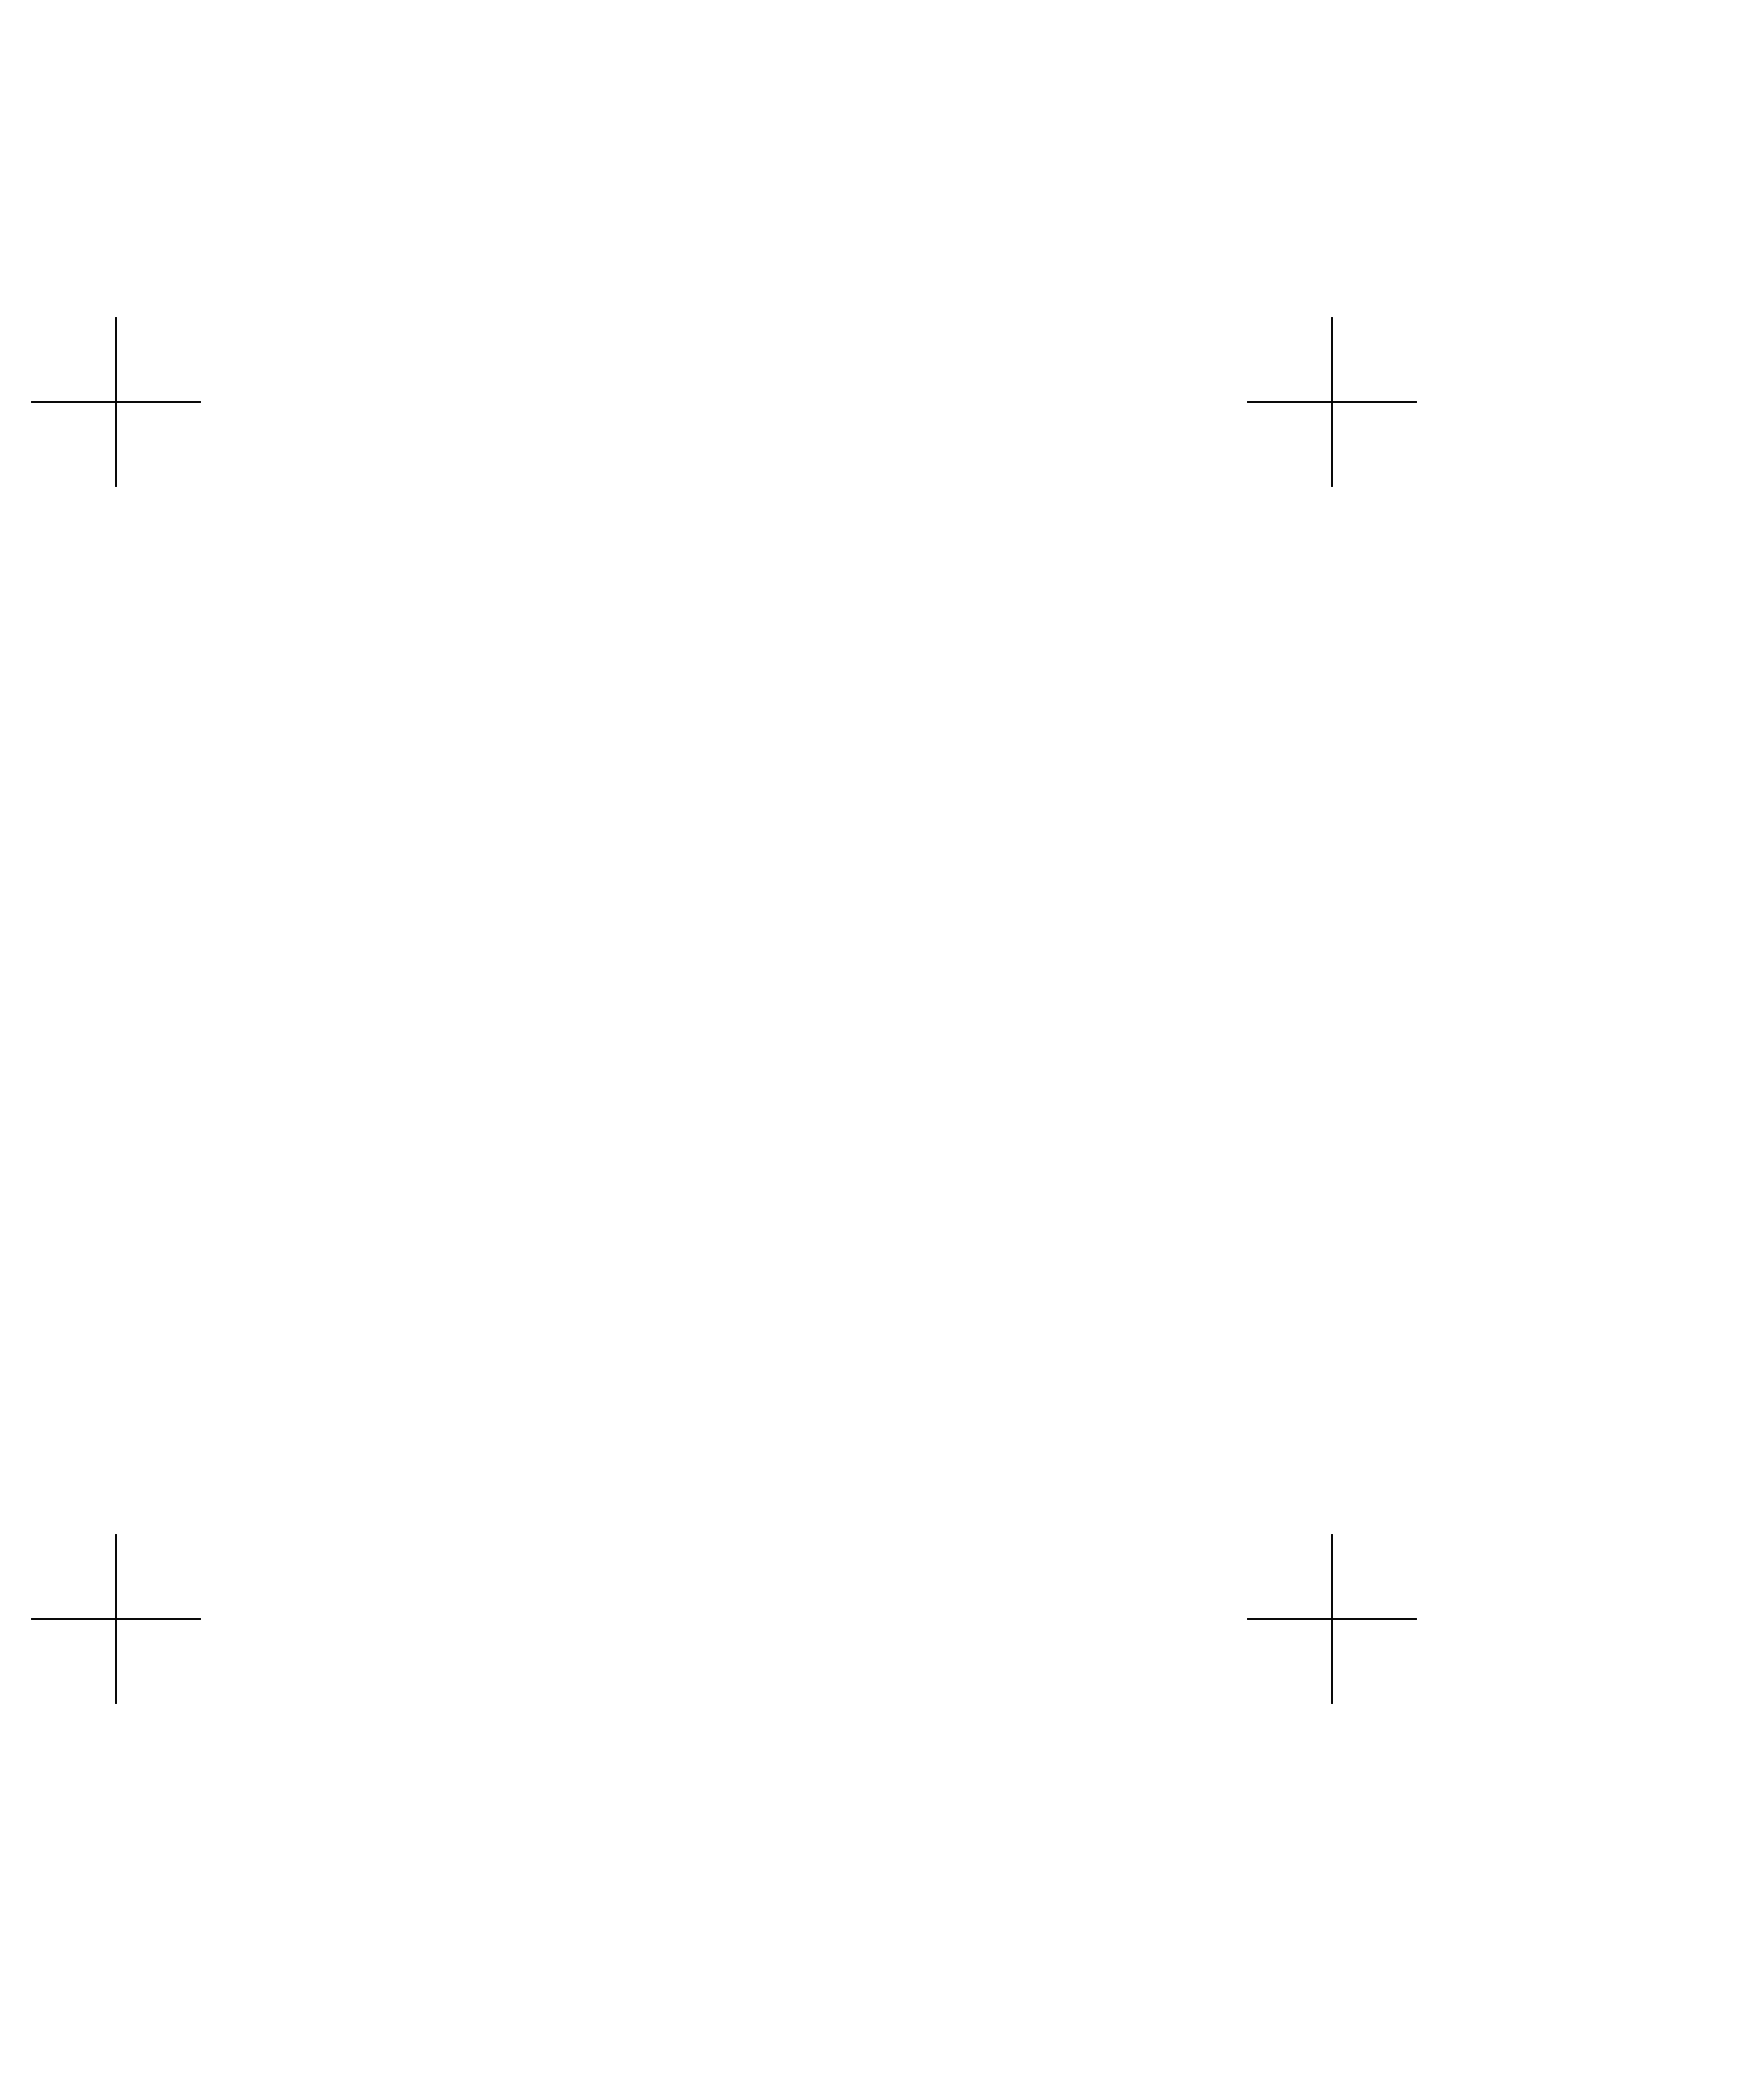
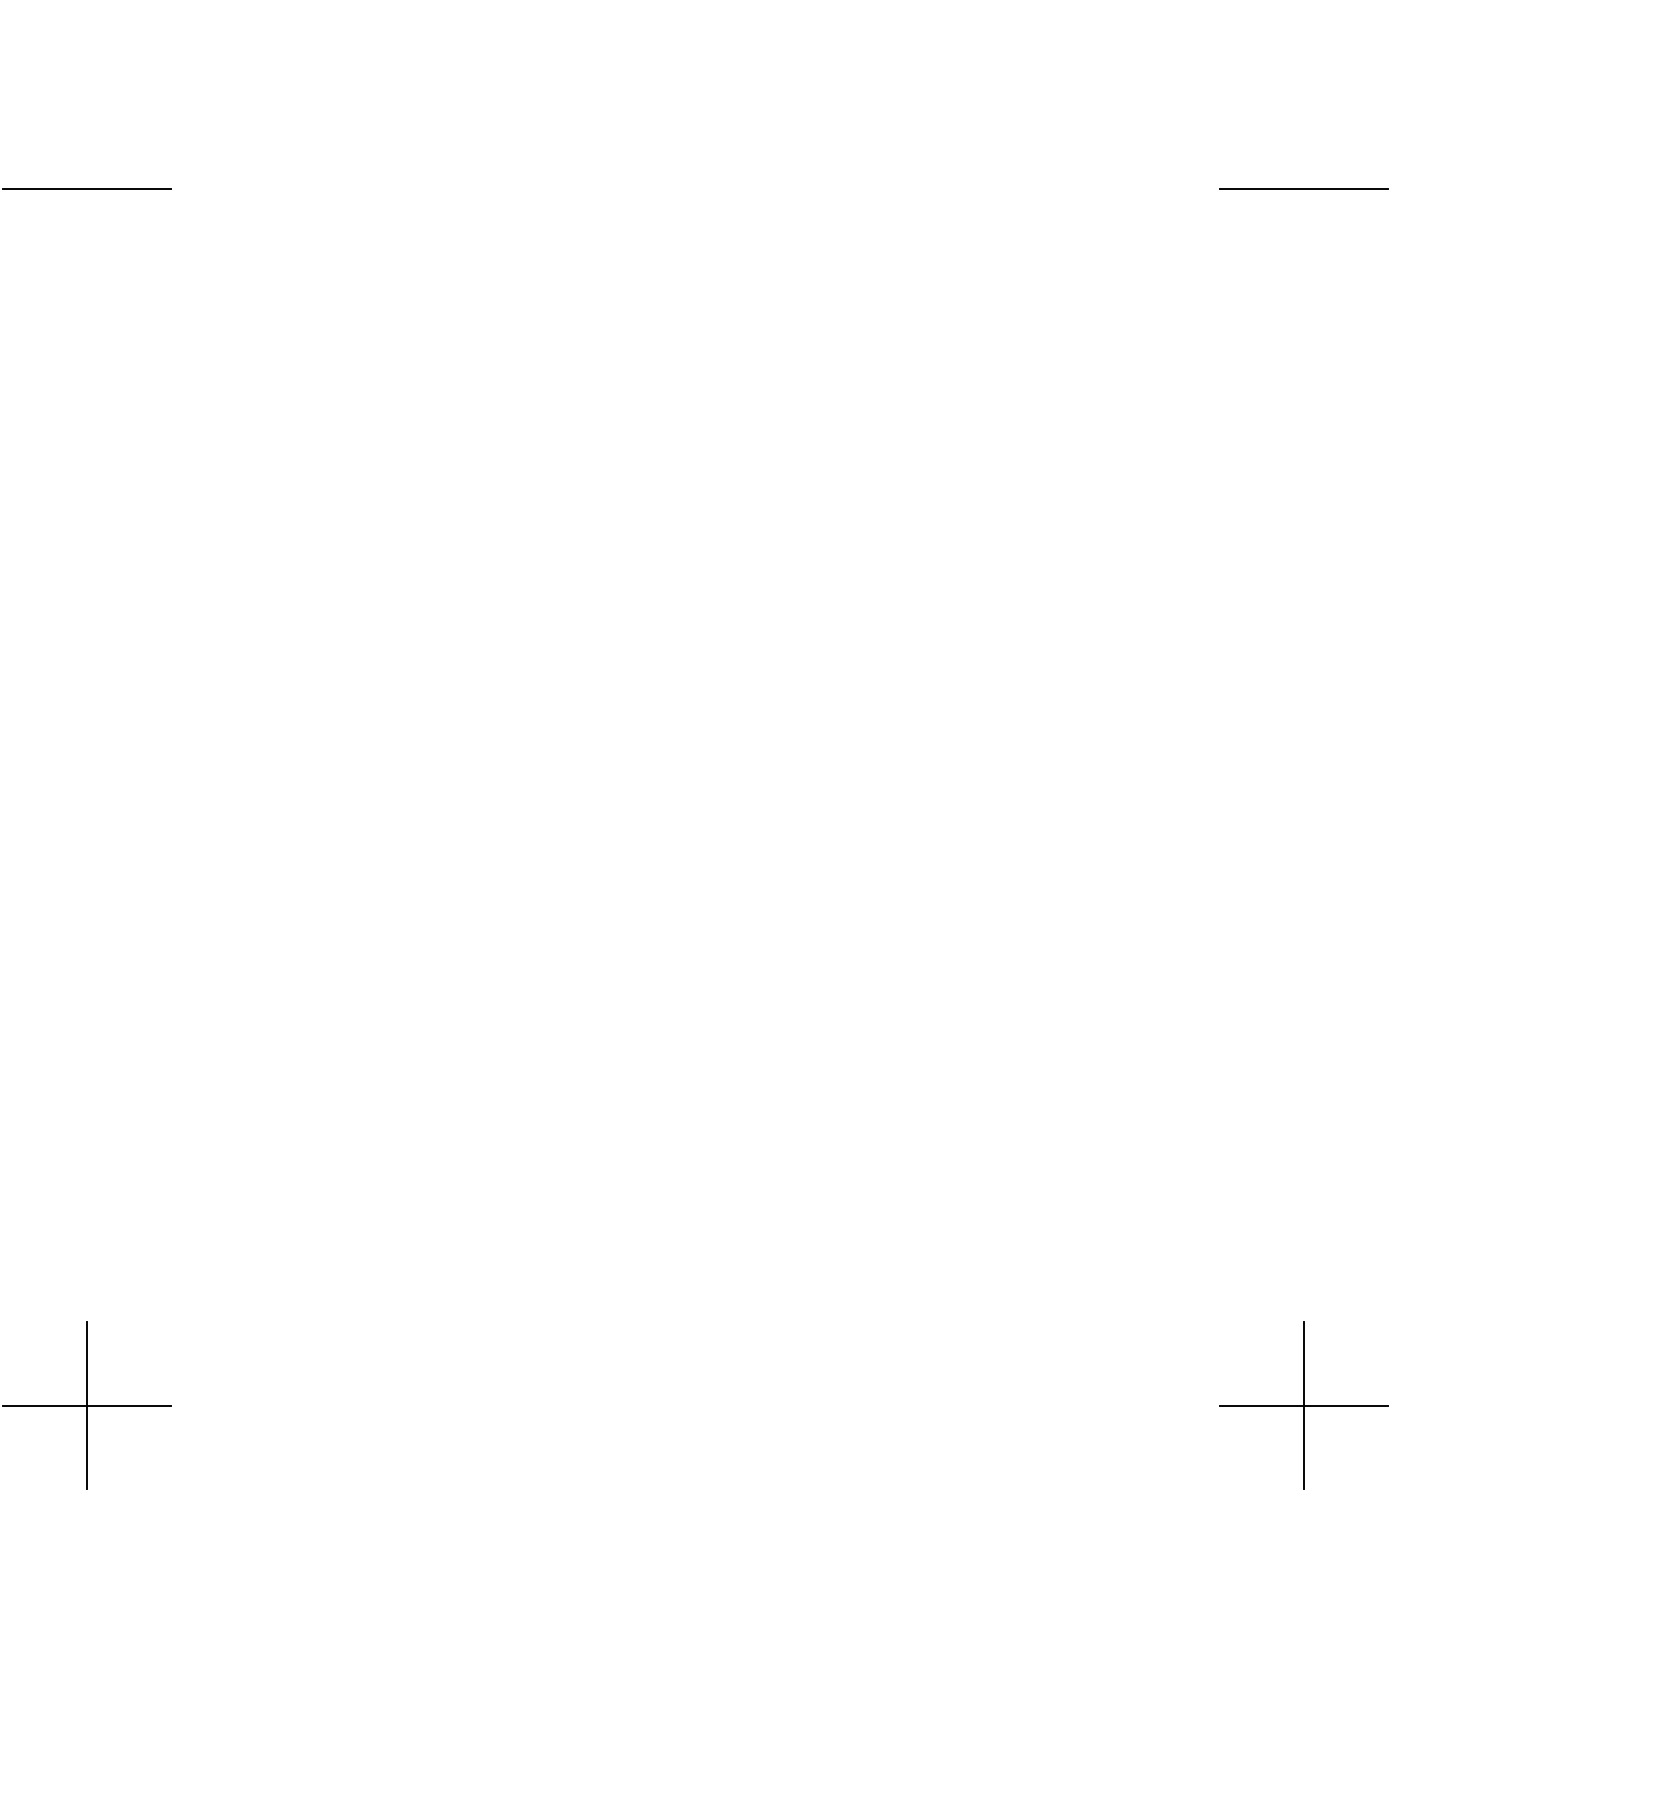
line: (115, 401) -> (87, 188), removed
line: (1332, 401) -> (1304, 188), removed

